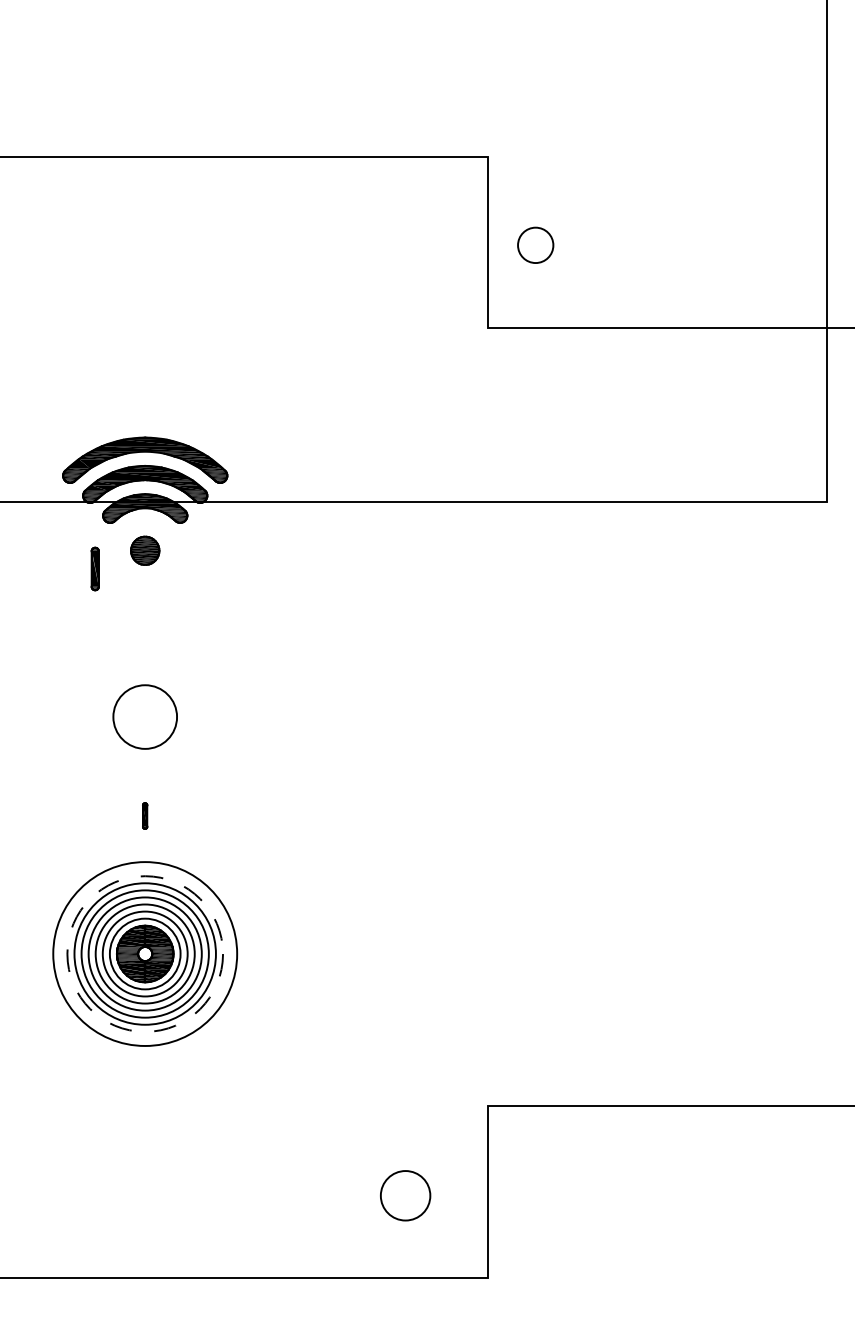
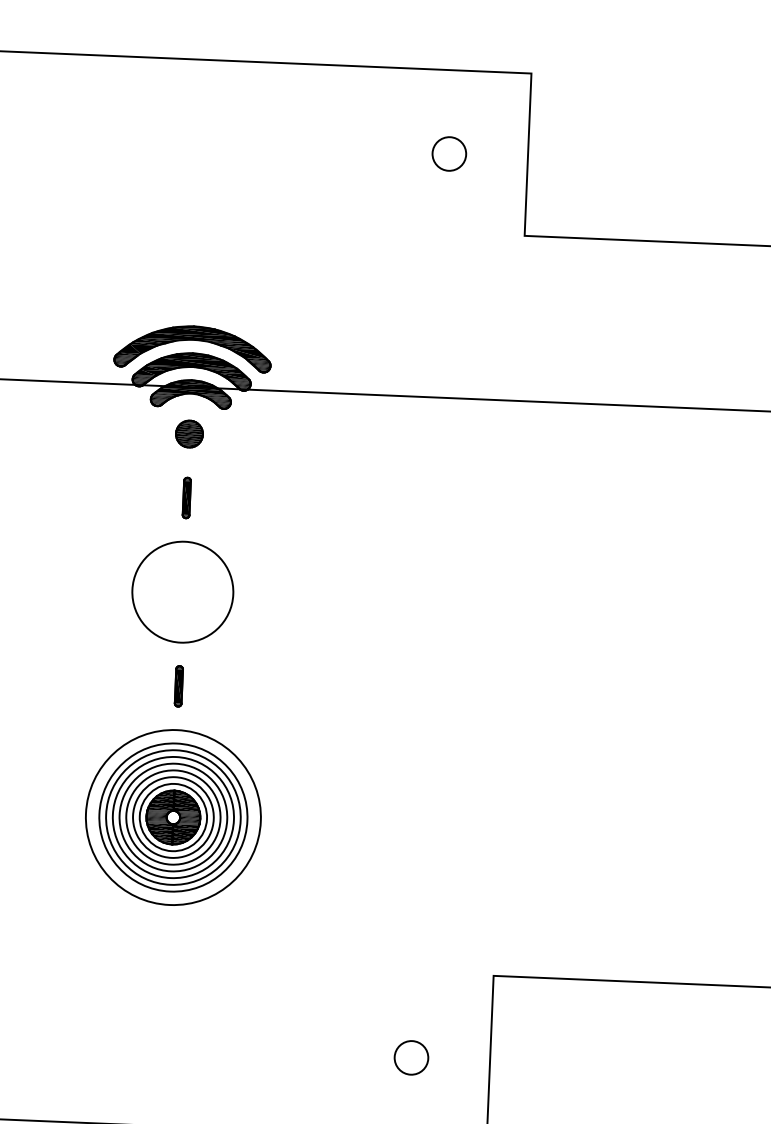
circle: (535, 244) -> (449, 153), moved
part: (94, 568) -> (186, 497), moved
circle: (145, 717) -> (183, 592), size x1.67
part: (144, 815) -> (178, 685), size x1.67
circle: (145, 953) -> (173, 817), dashed -> solid
circle: (405, 1195) -> (411, 1057), size x0.71

